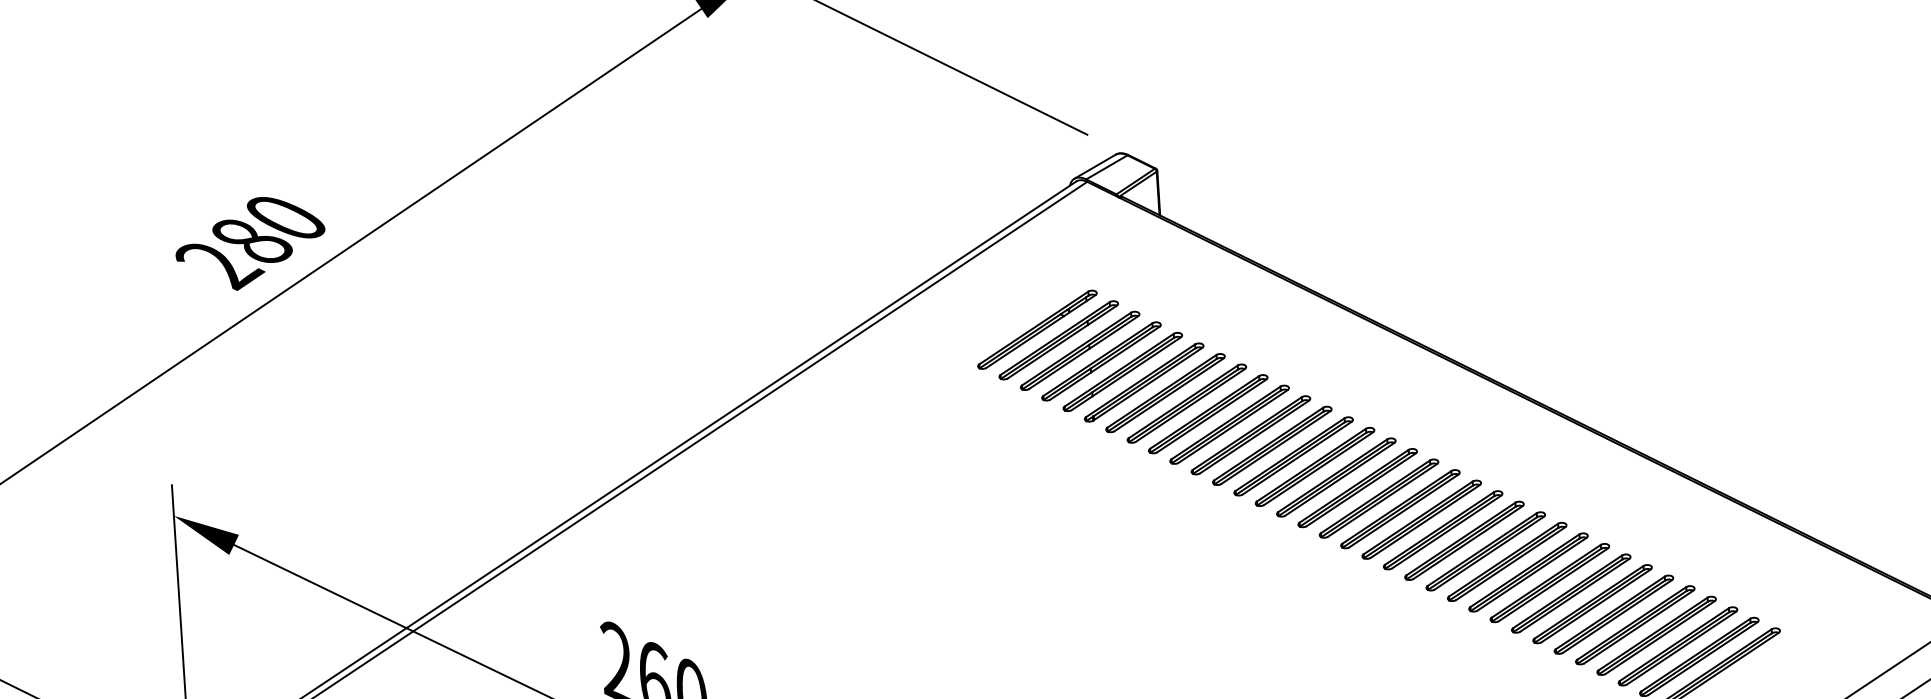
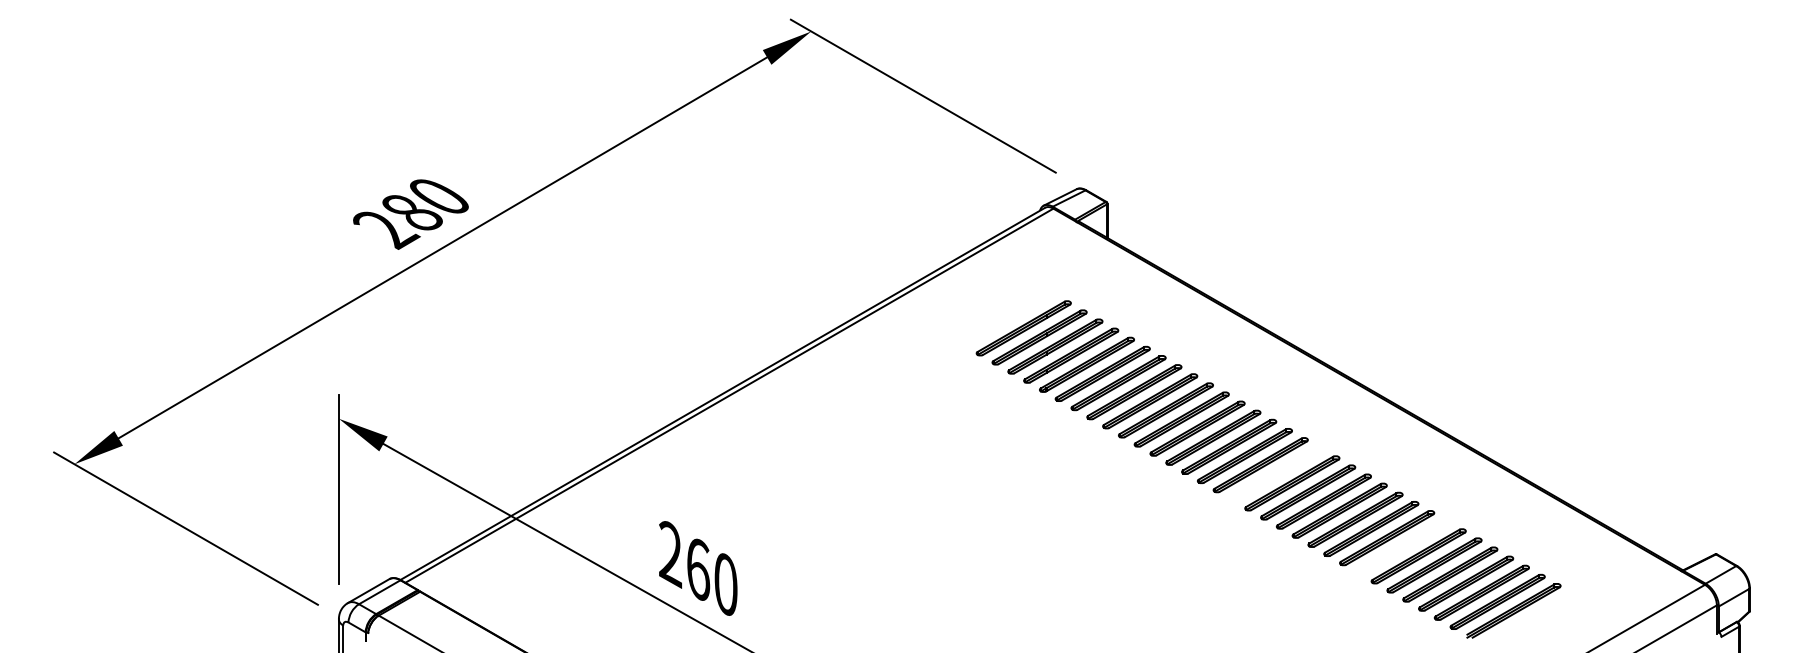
part: (1036, 330) -> (1007, 319), removed
part: (1400, 509) -> (1276, 474), removed
part: (1570, 593) -> (1402, 547), removed

